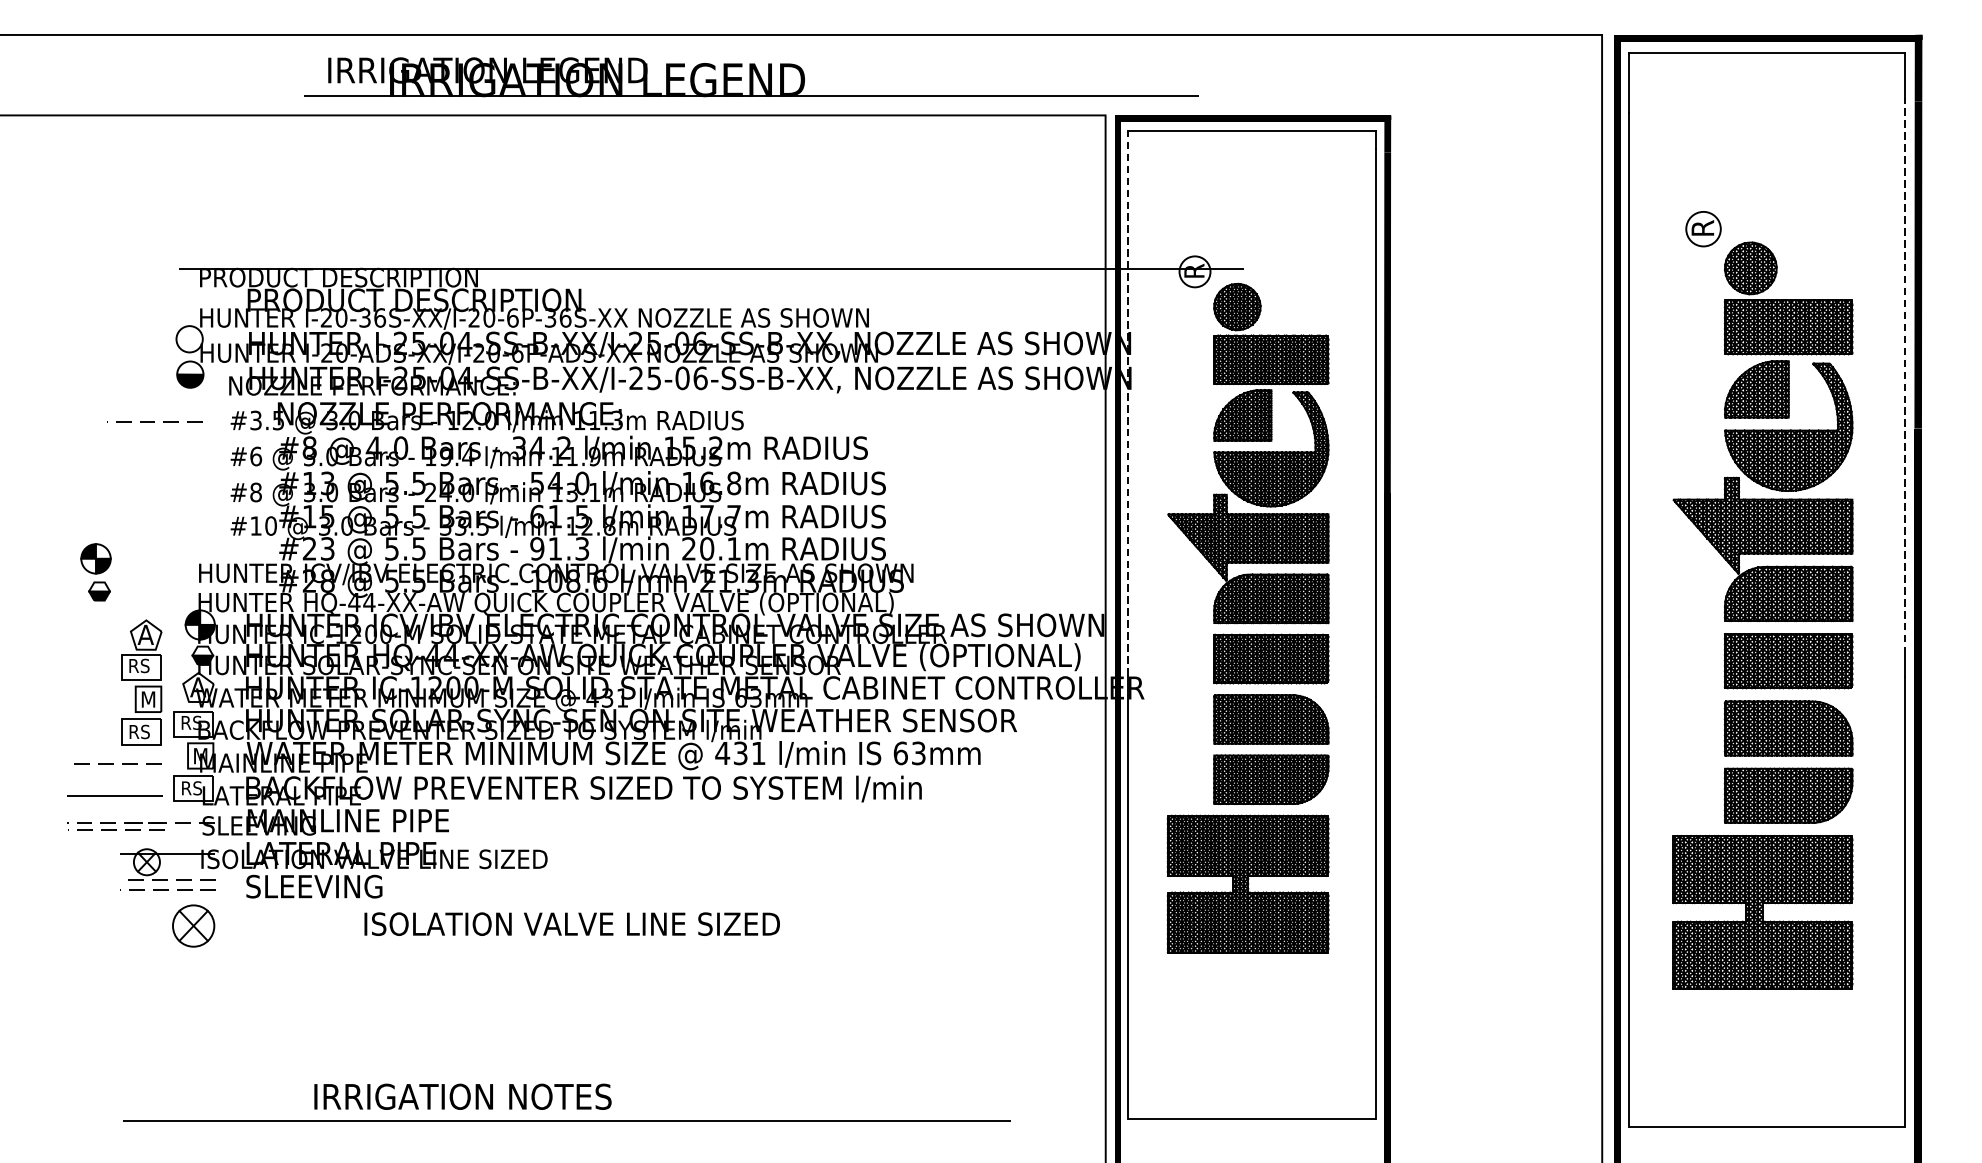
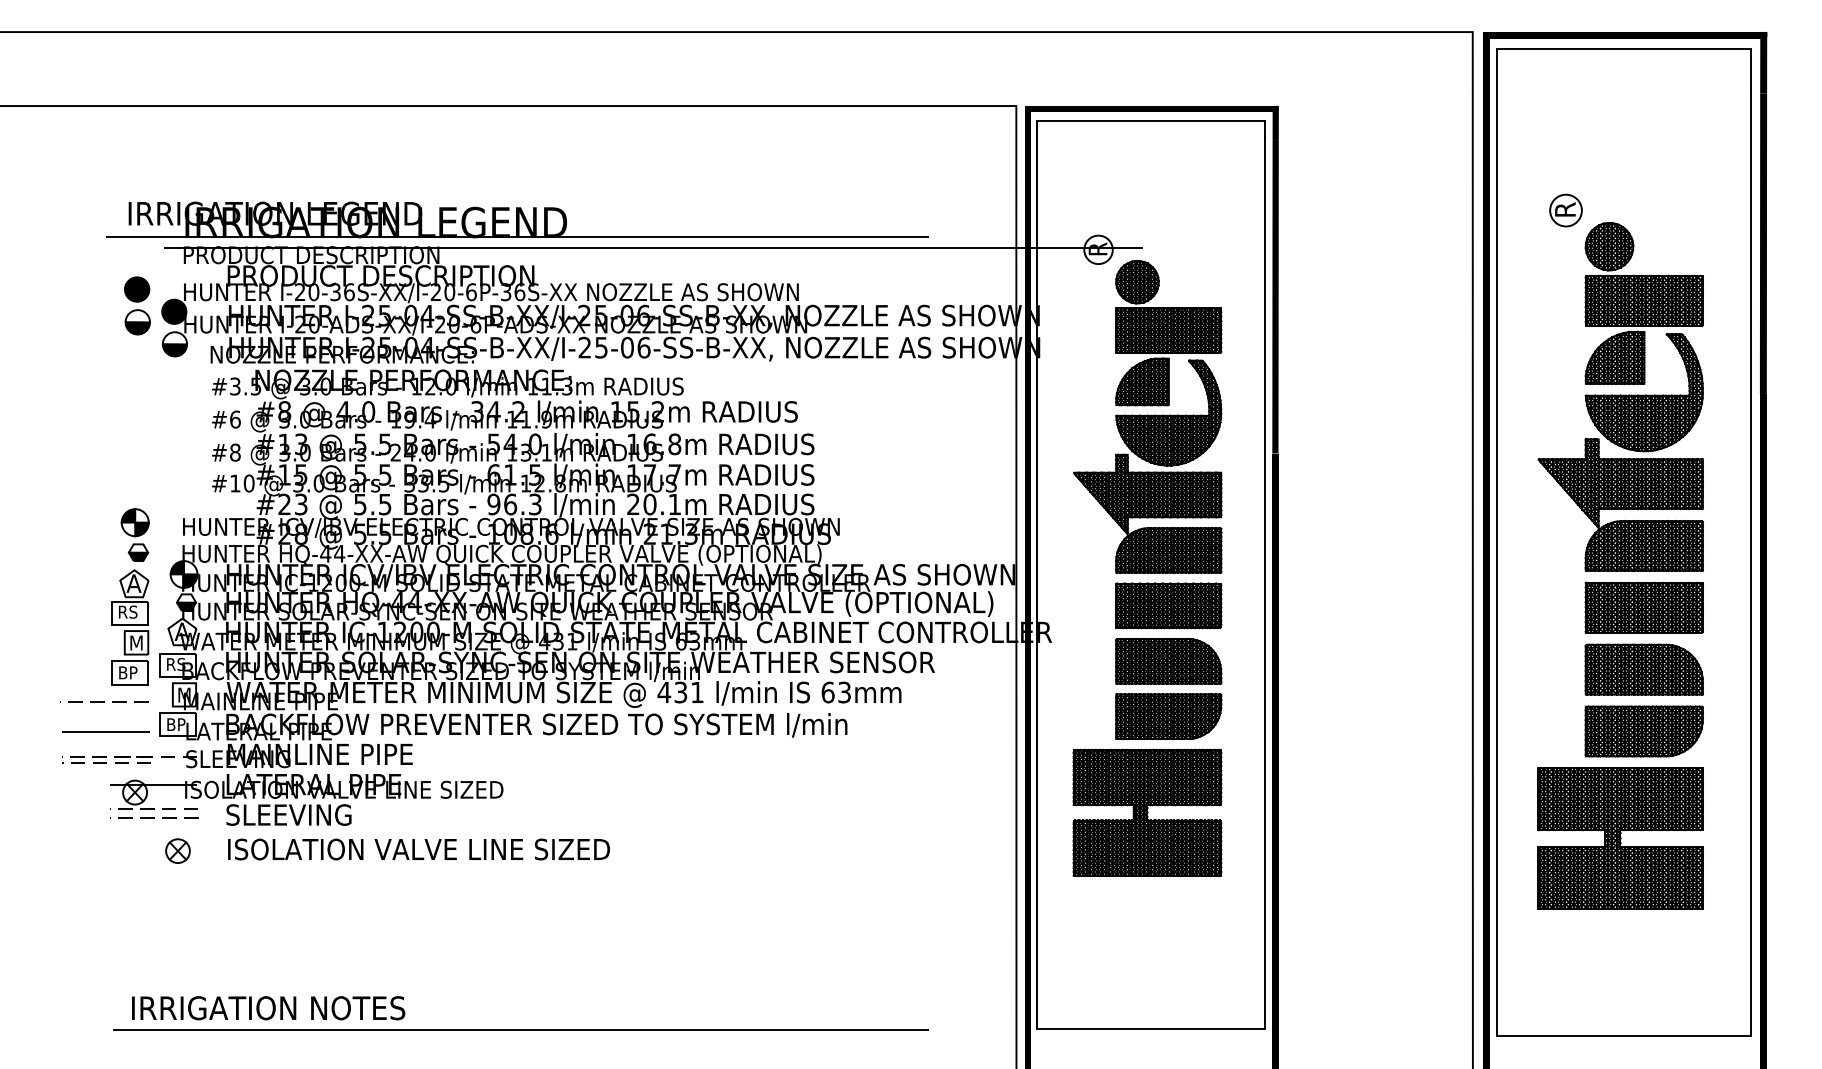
part: (751, 76) -> (517, 219), moved
part: (149, 332) -> (137, 305), added
fill: (189, 338) -> (174, 311), added
line: (1905, 375) -> (1751, 345), dashed -> solid
line: (1128, 403) -> (1037, 370), dashed -> solid
line: (155, 421) -> (142, 387), removed
text: (555, 548) -> (510, 504), 91.3 -> 96.3
part: (95, 571) -> (134, 534), moved
text: (139, 731) -> (128, 672), RS -> BP
text: (192, 788) -> (176, 724), RS -> BP
text: (571, 924) -> (418, 849), moved
part: (193, 925) -> (177, 850), size x0.62
text: (462, 1097) -> (268, 1008), moved

